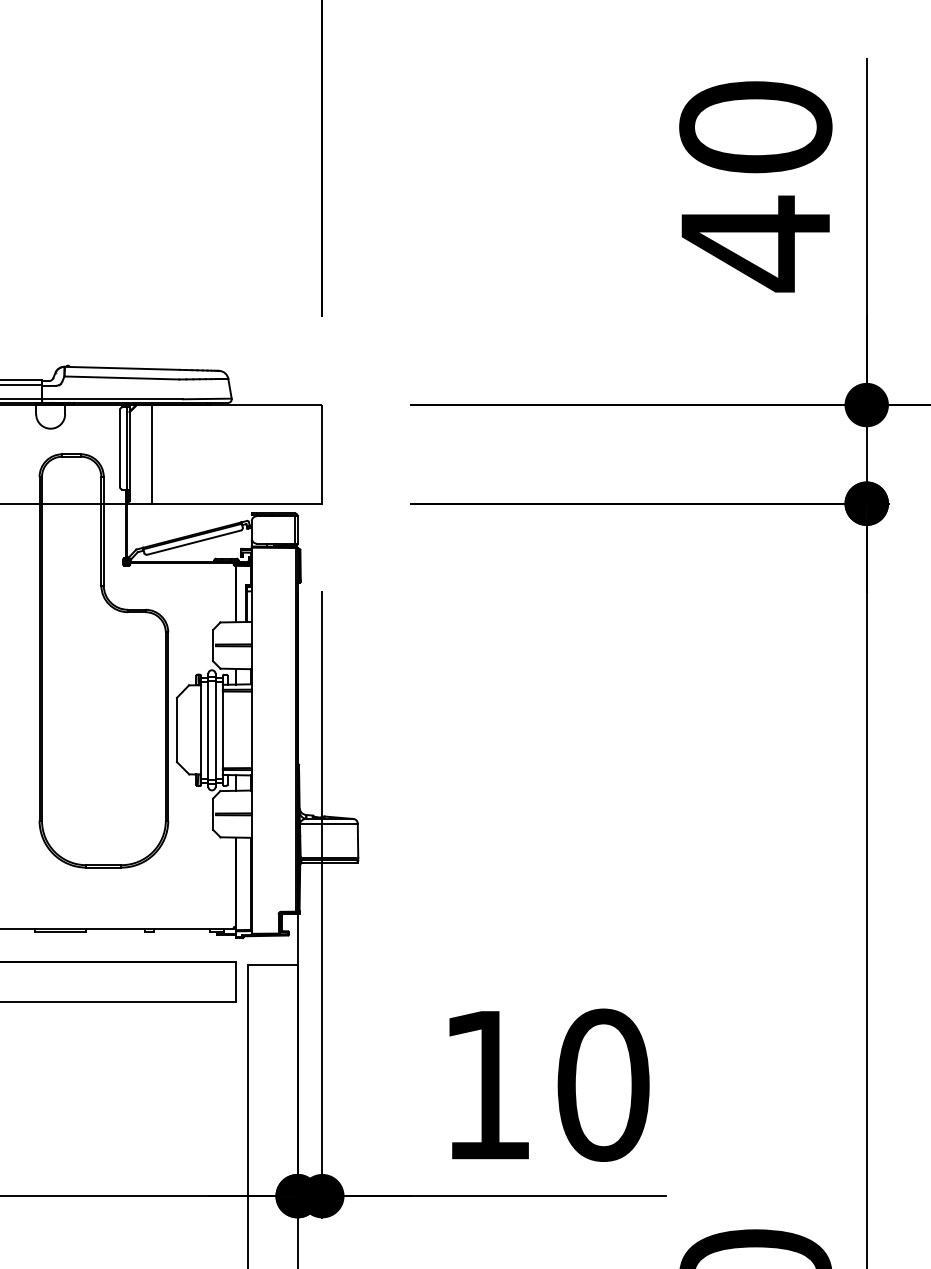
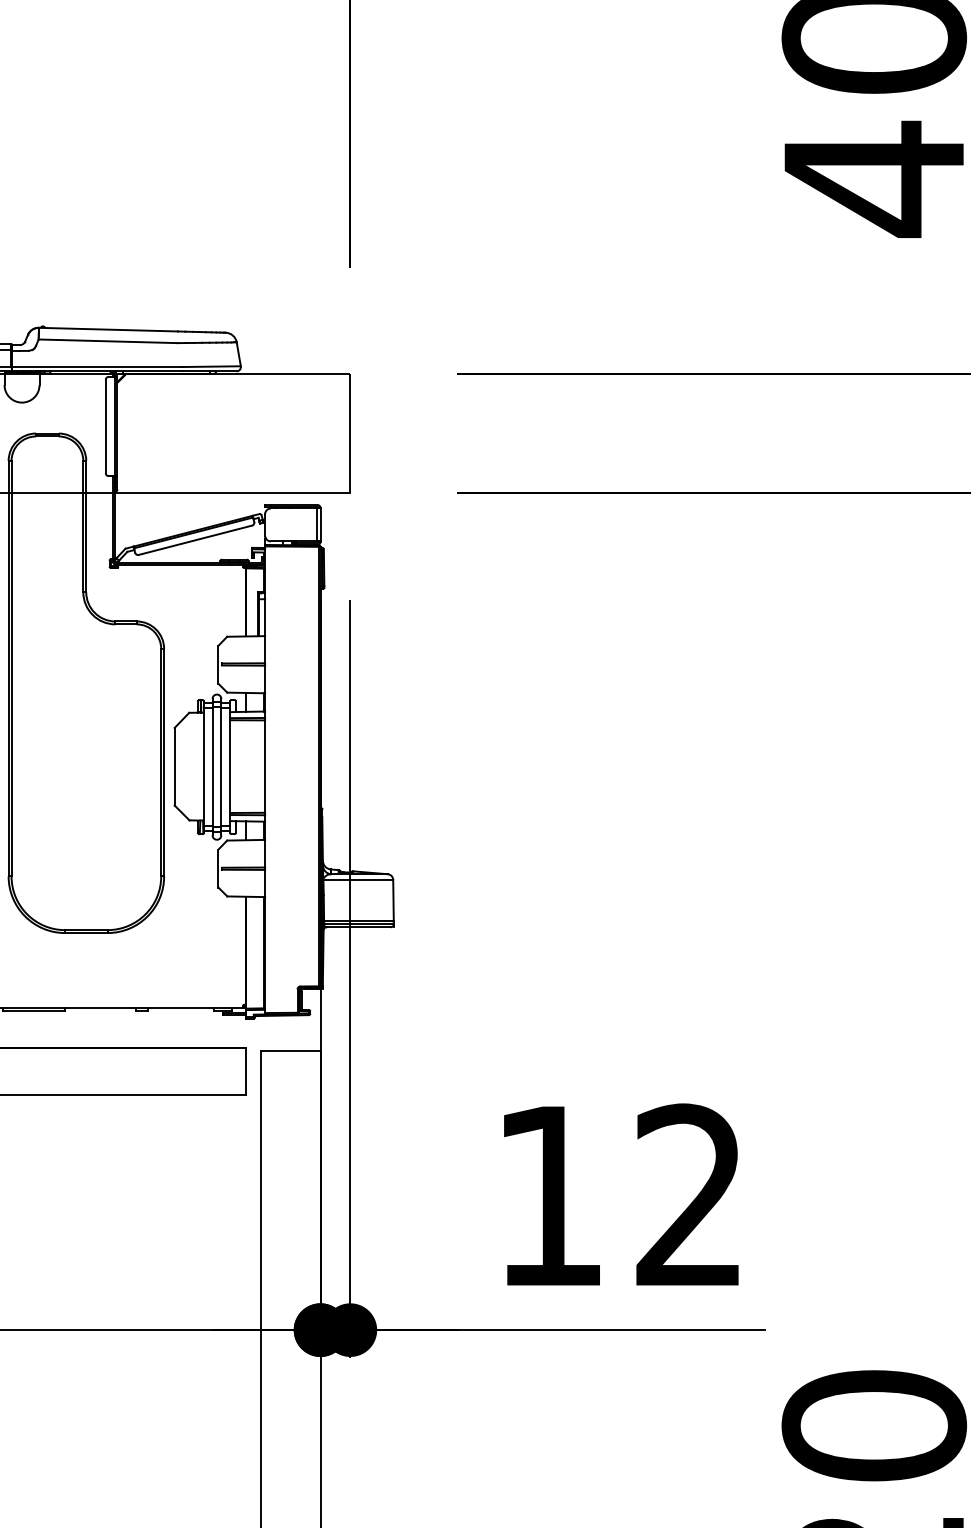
line: (152, 454) -> (145, 433), removed
text: (603, 1084) -> (690, 1195), 10 -> 12

